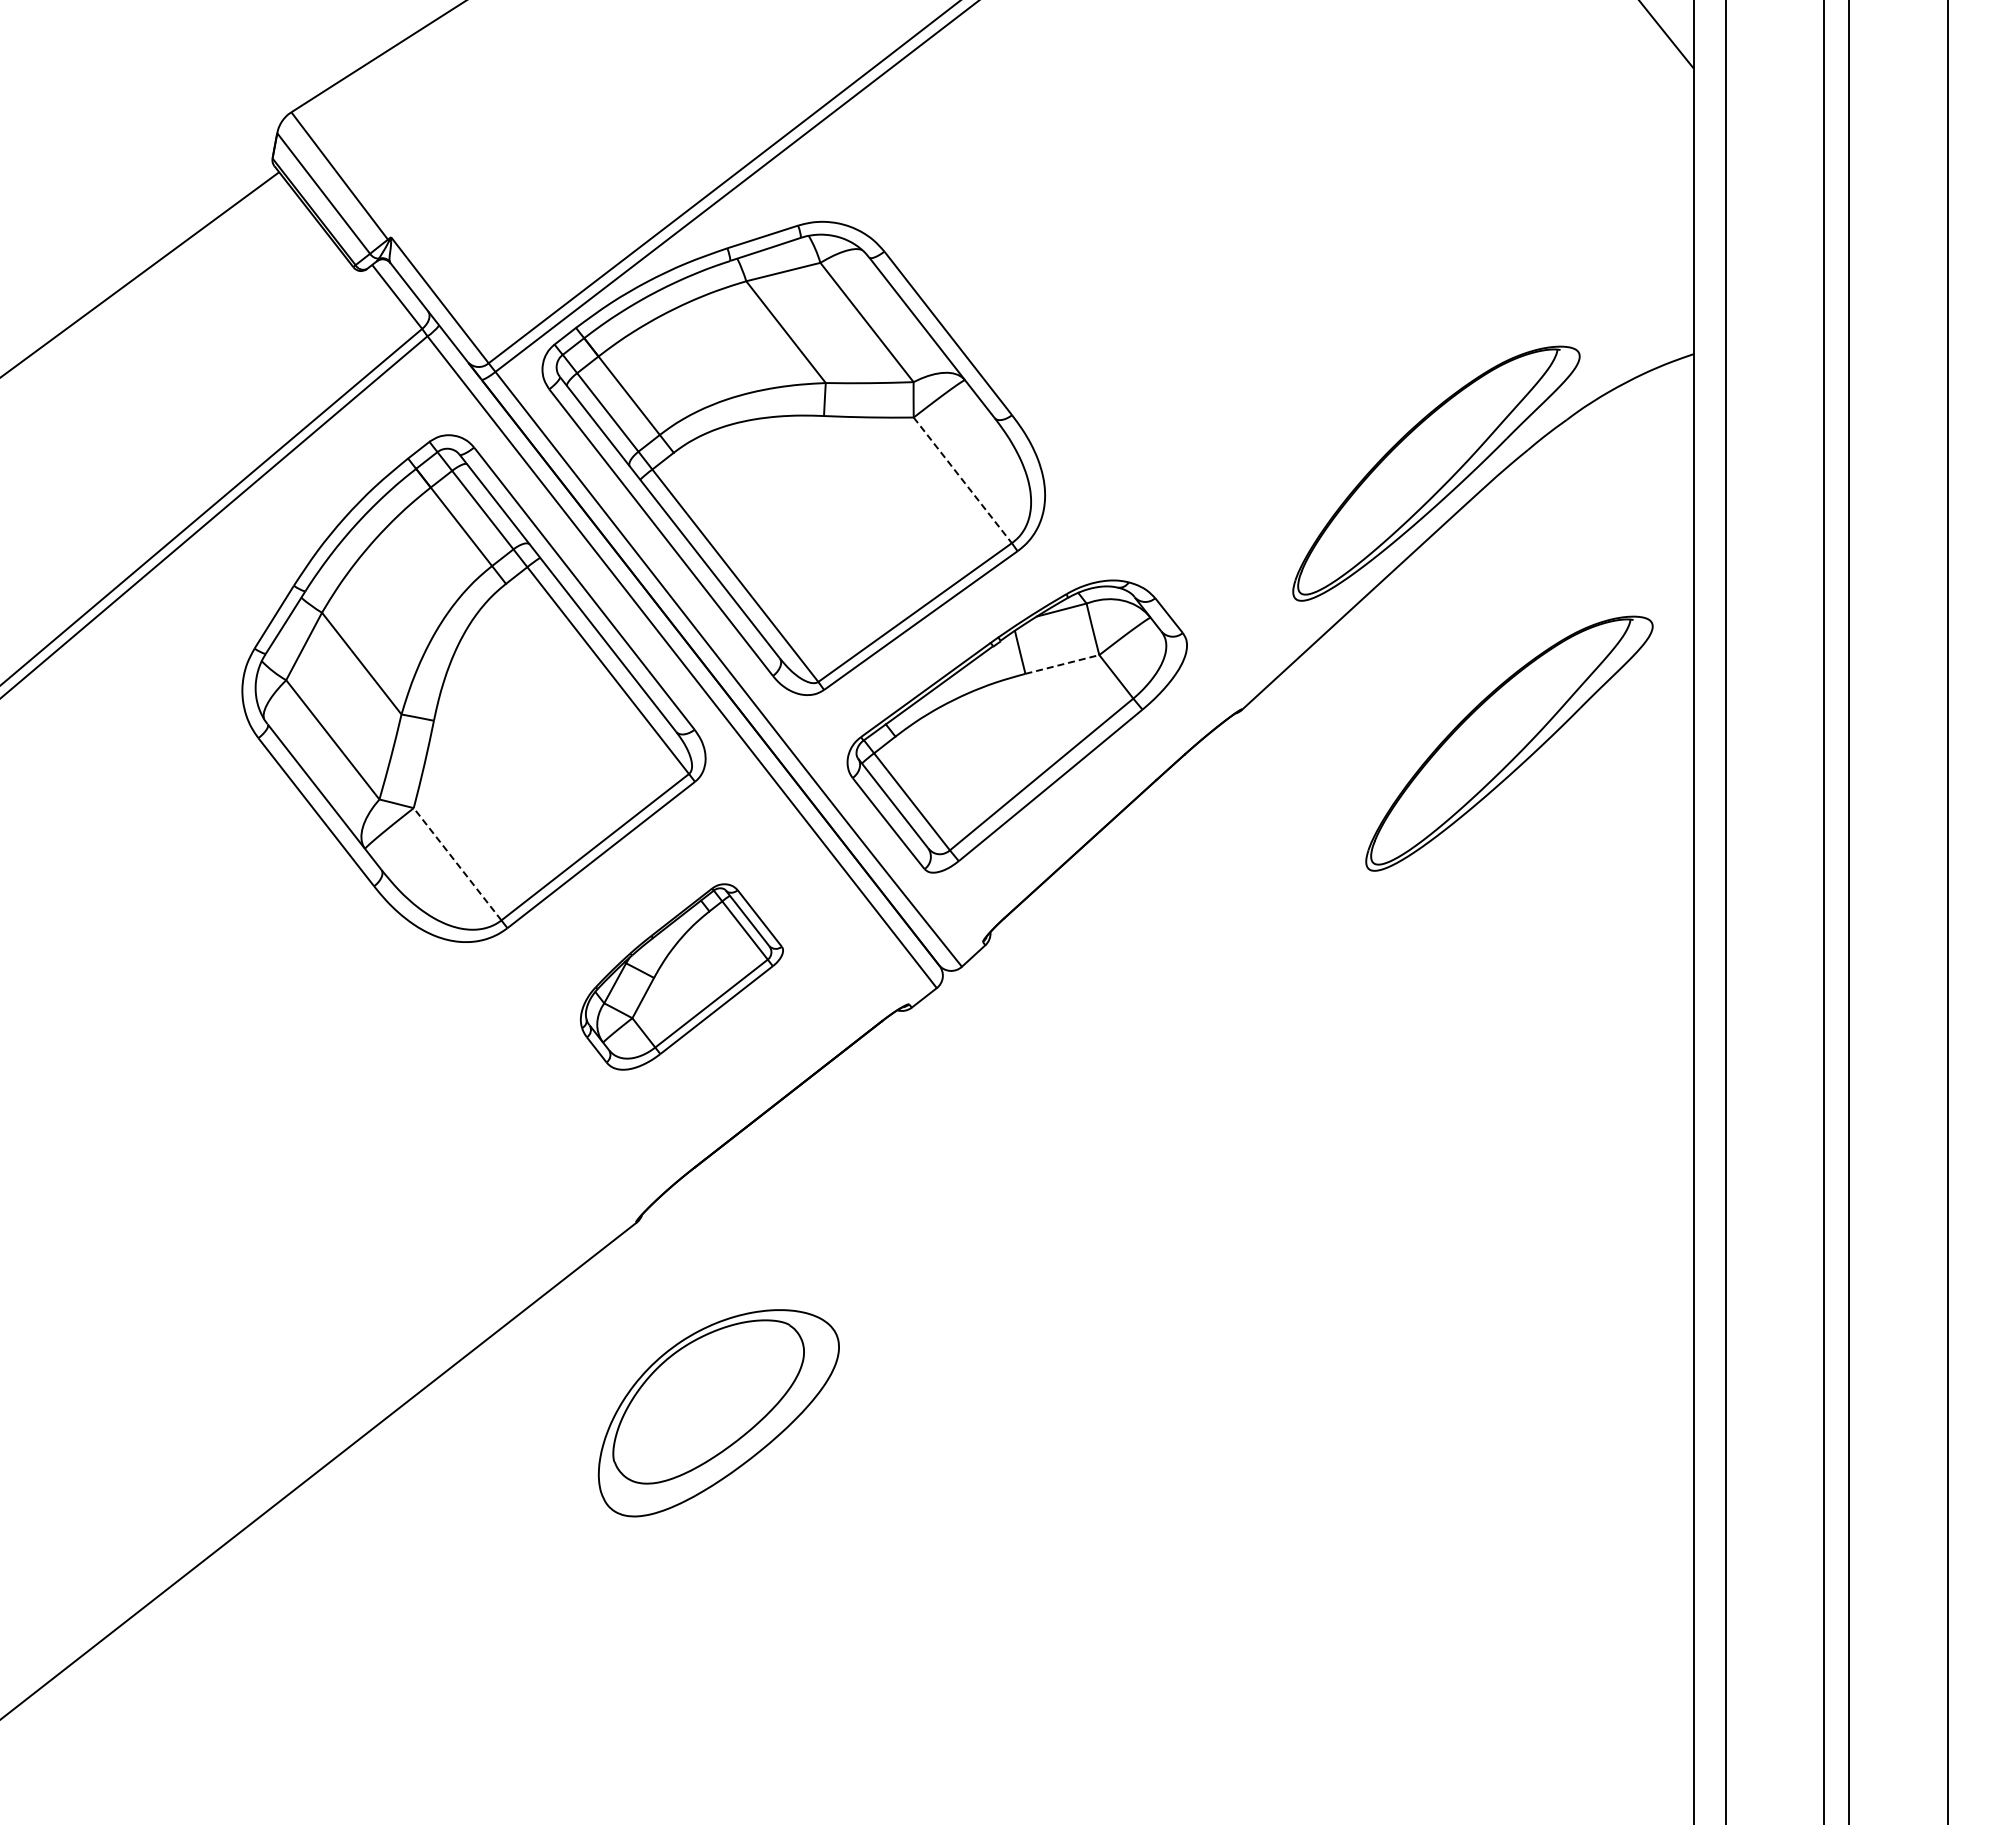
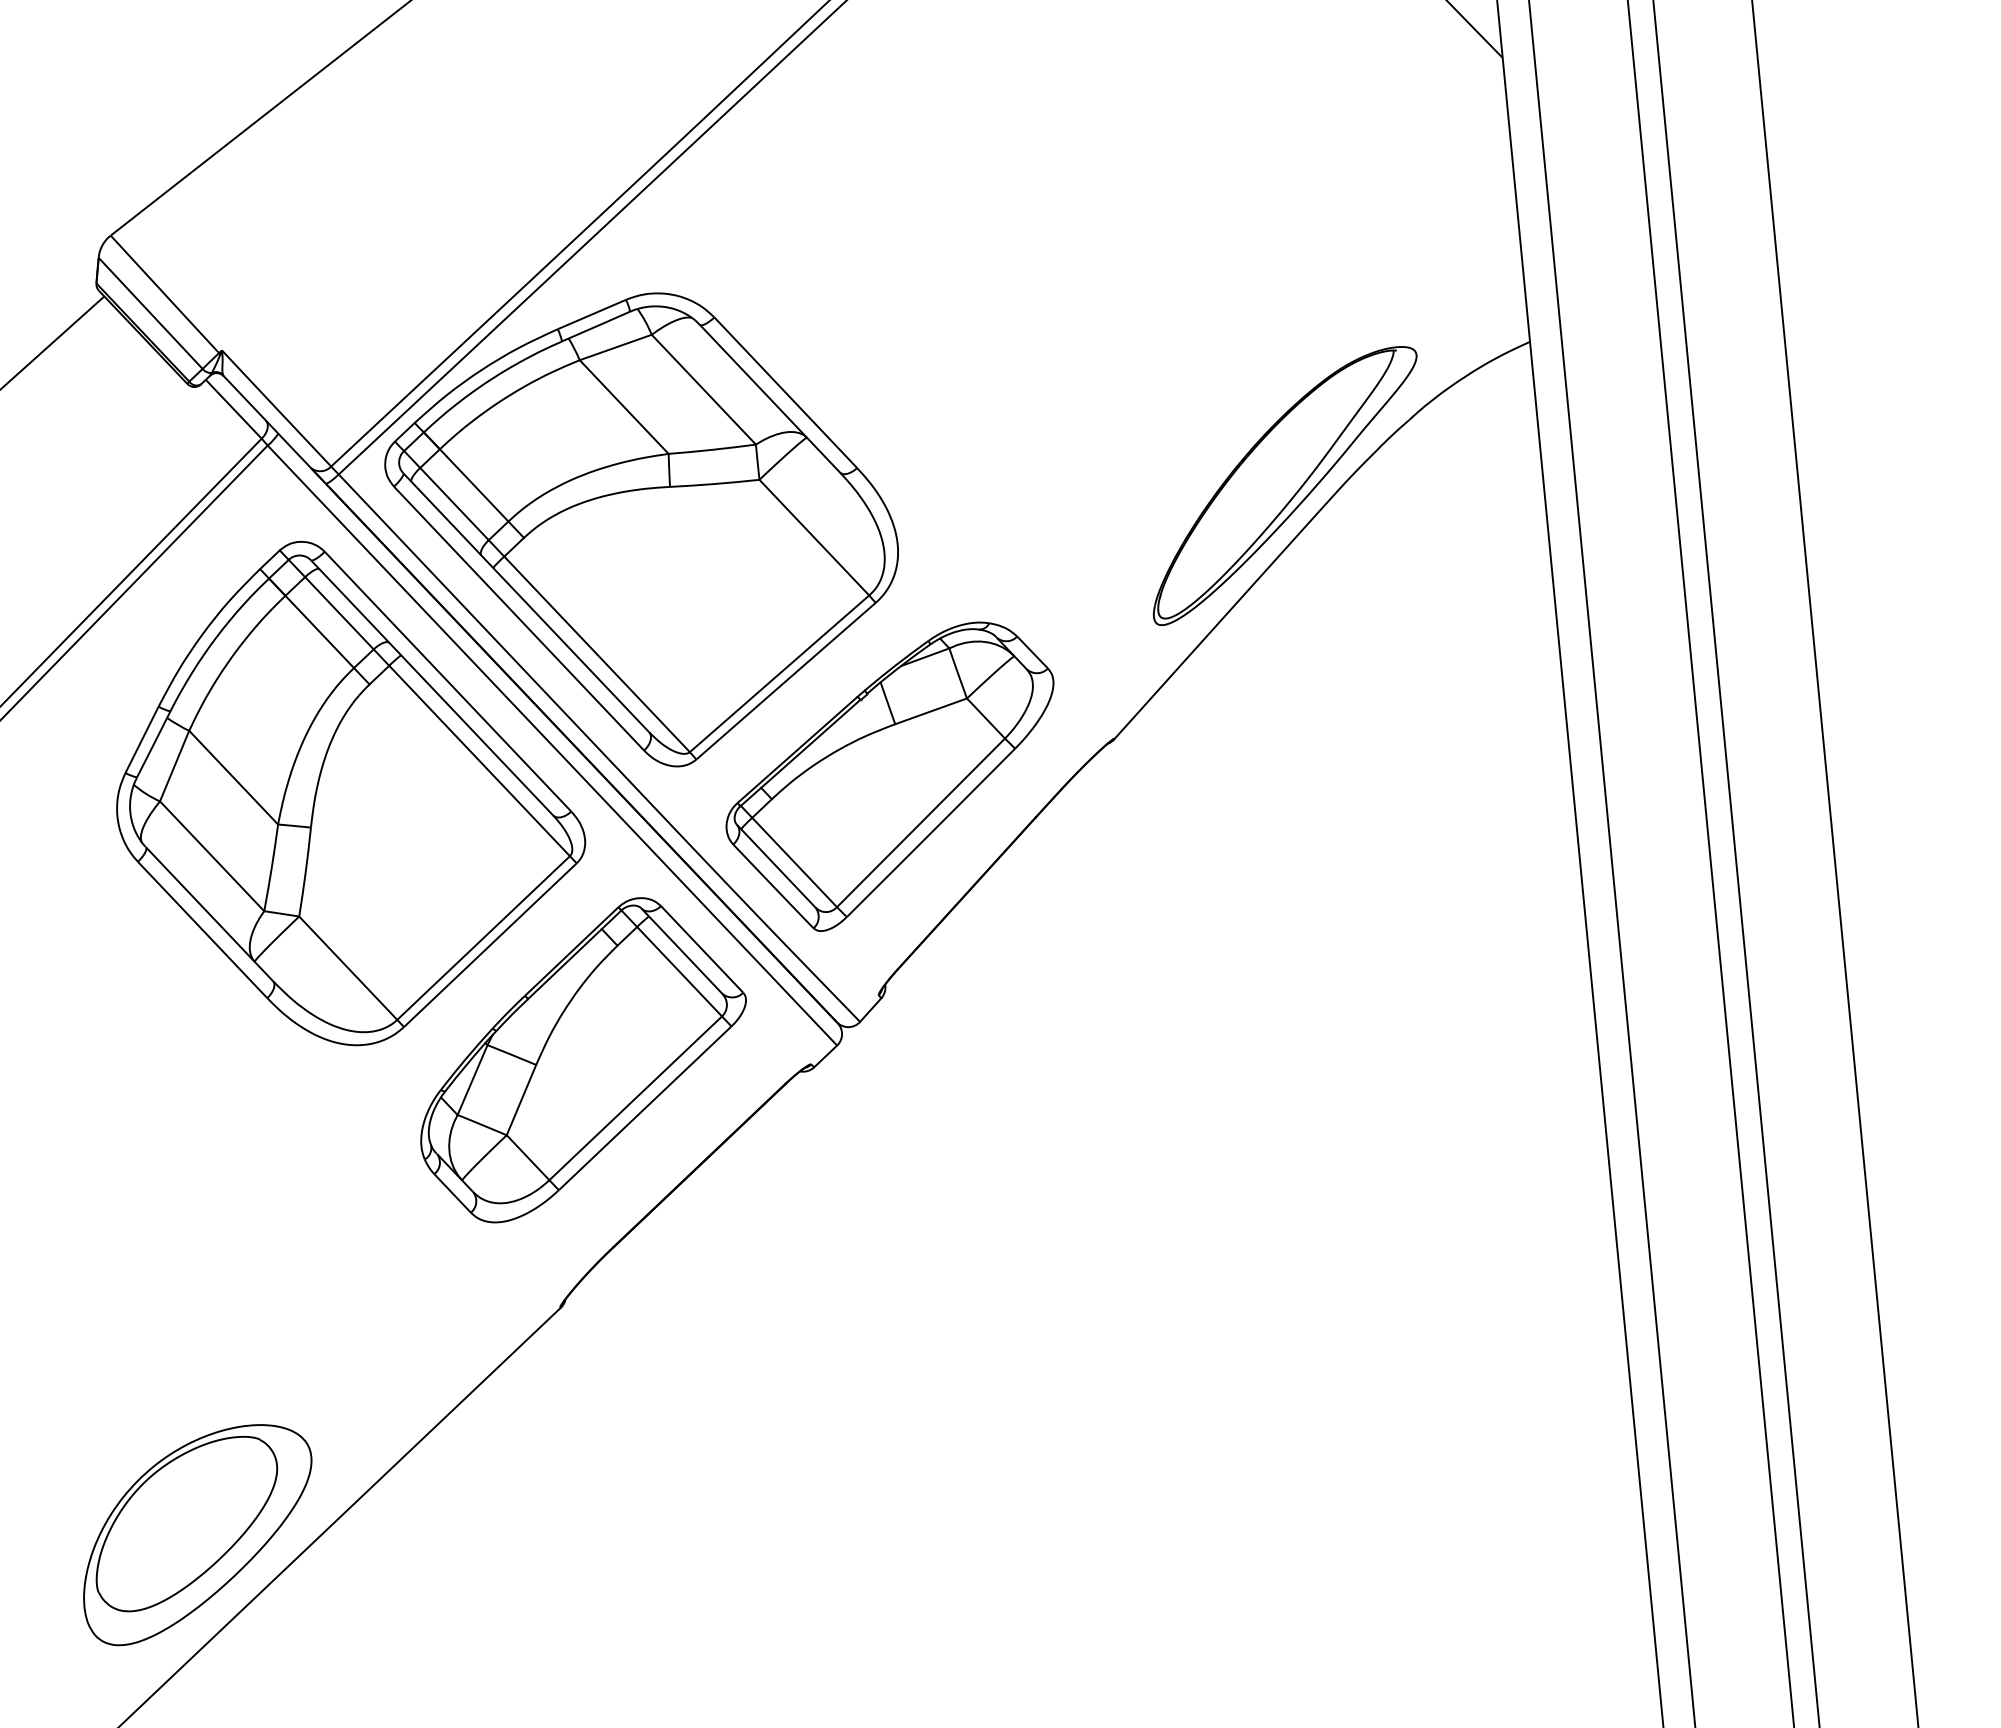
line: (962, 480) -> (814, 537), dashed -> solid
line: (1062, 664) -> (931, 711), dashed -> solid
part: (1509, 743) -> (1383, 747), removed
line: (457, 863) -> (348, 967), dashed -> solid
part: (681, 976) -> (581, 1058), size x1.67
part: (718, 1413) -> (197, 1534), moved

